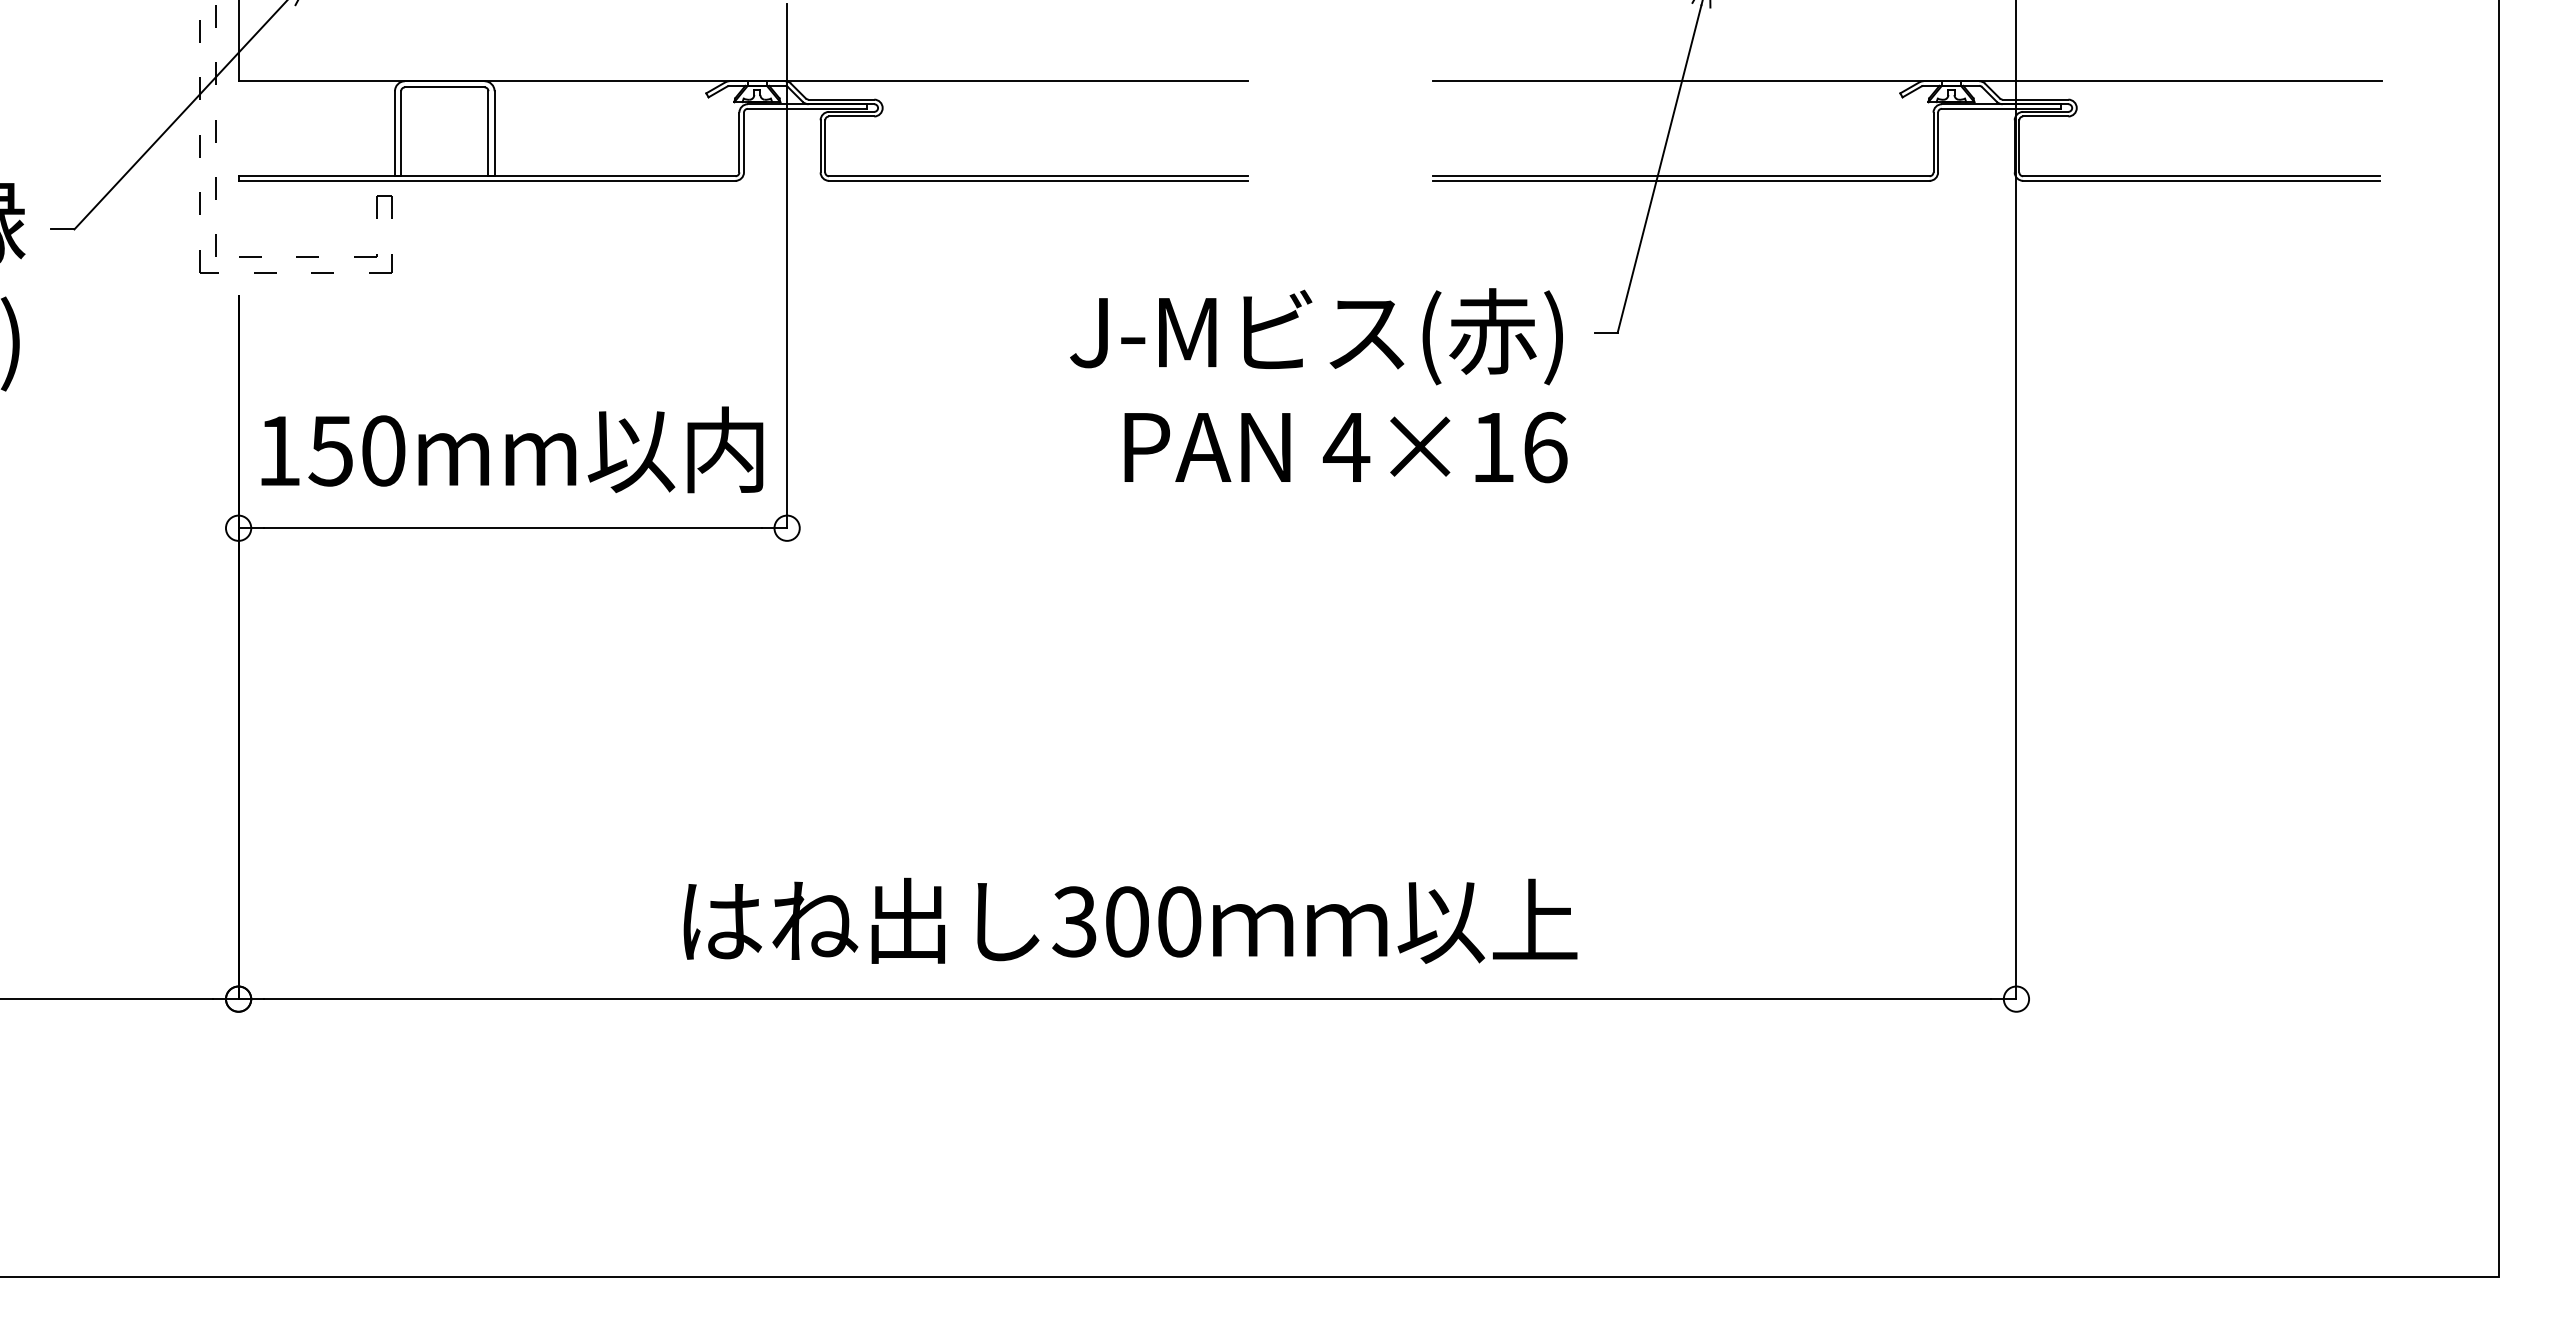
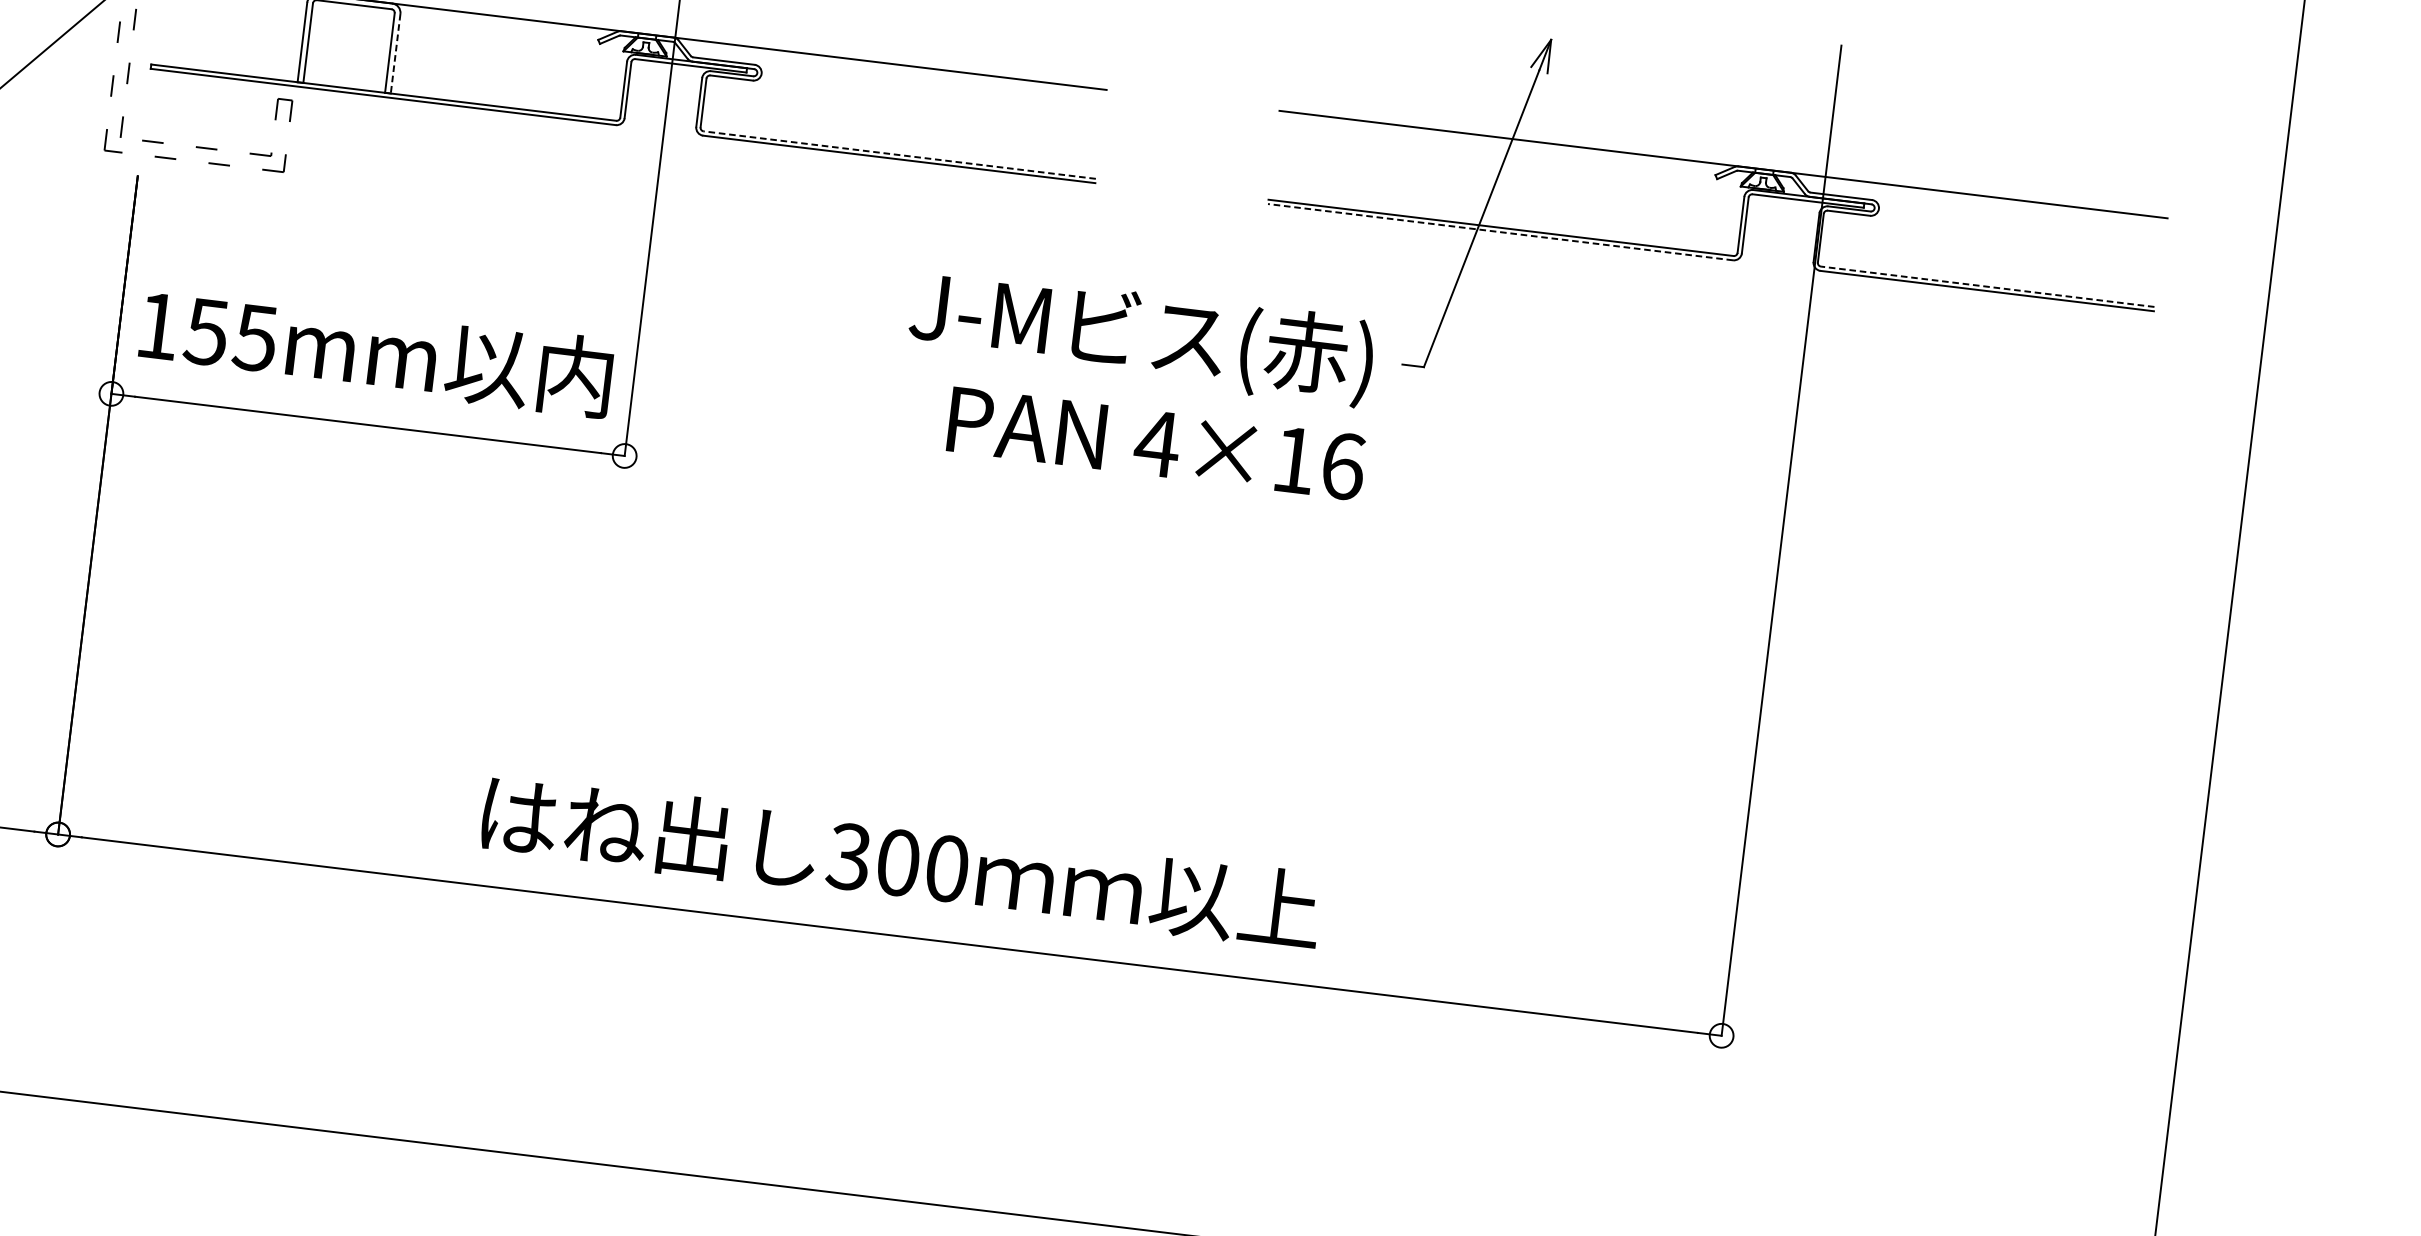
line: (494, 133) -> (395, 53), solid -> dashed
line: (1038, 176) -> (899, 155), solid -> dashed
line: (2200, 176) -> (1986, 286), solid -> dashed
line: (1681, 180) -> (1500, 231), solid -> dashed
text: (382, 450) -> (254, 337), 150mm -> 155mm

